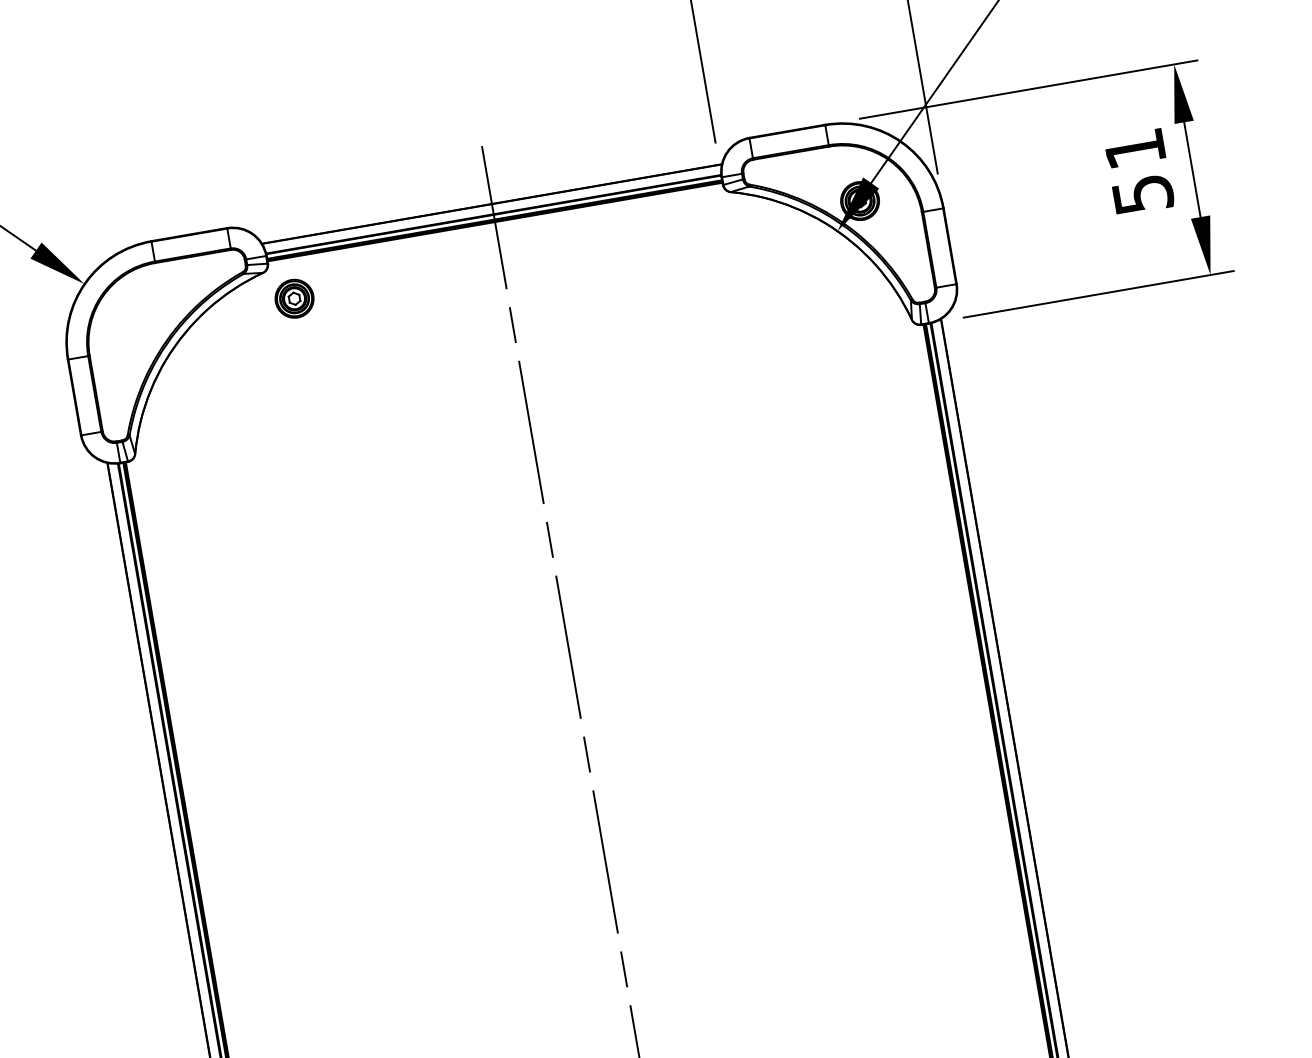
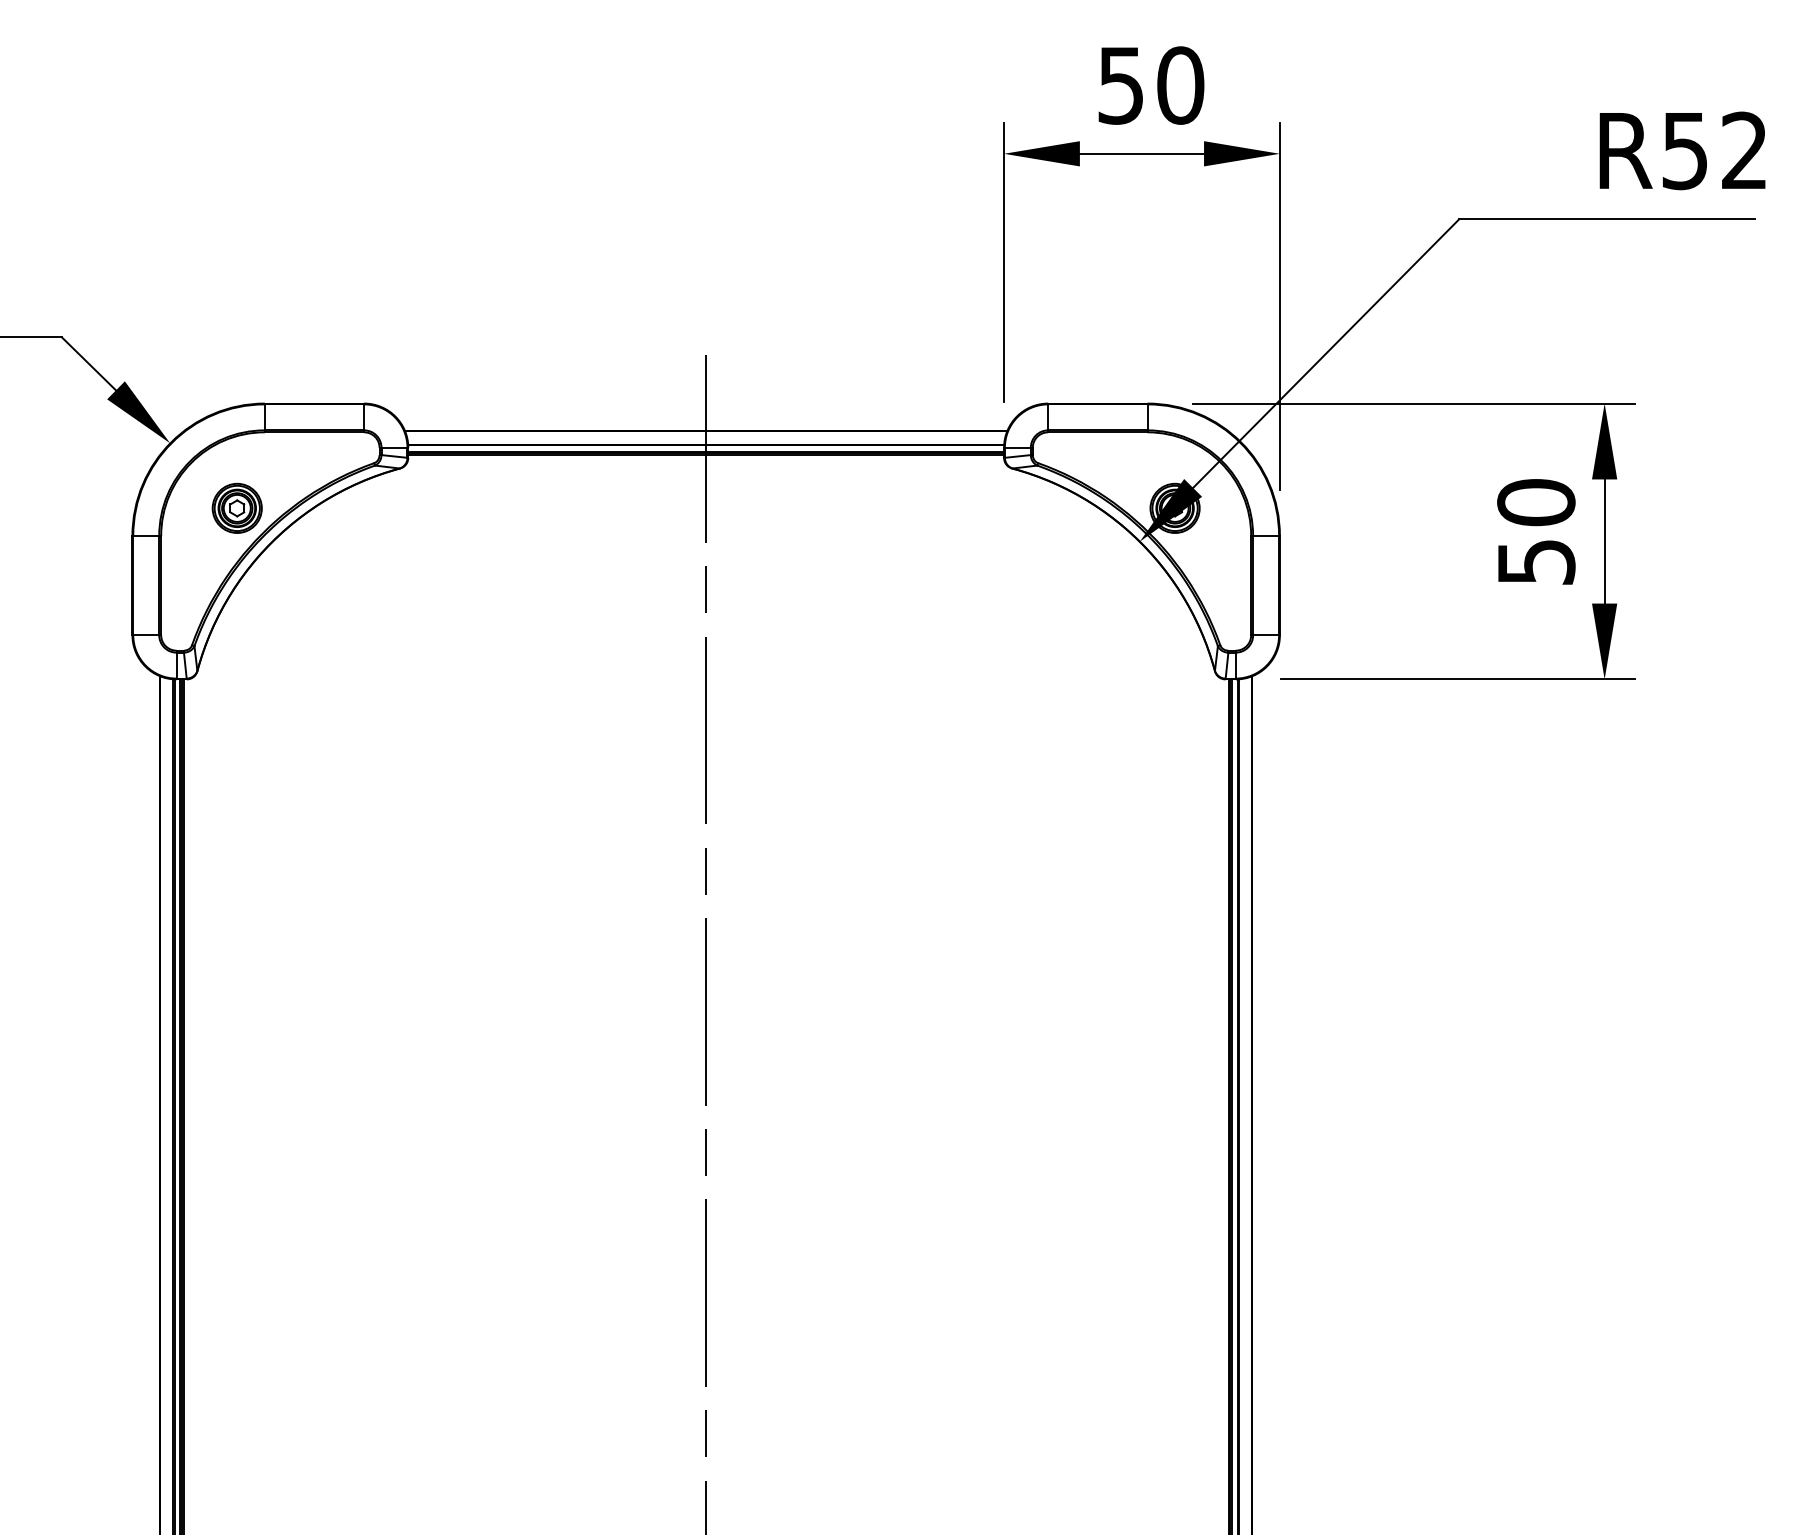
text: (1135, 148) -> (1536, 502), 51 -> 50
part: (293, 298) -> (236, 507), moved

